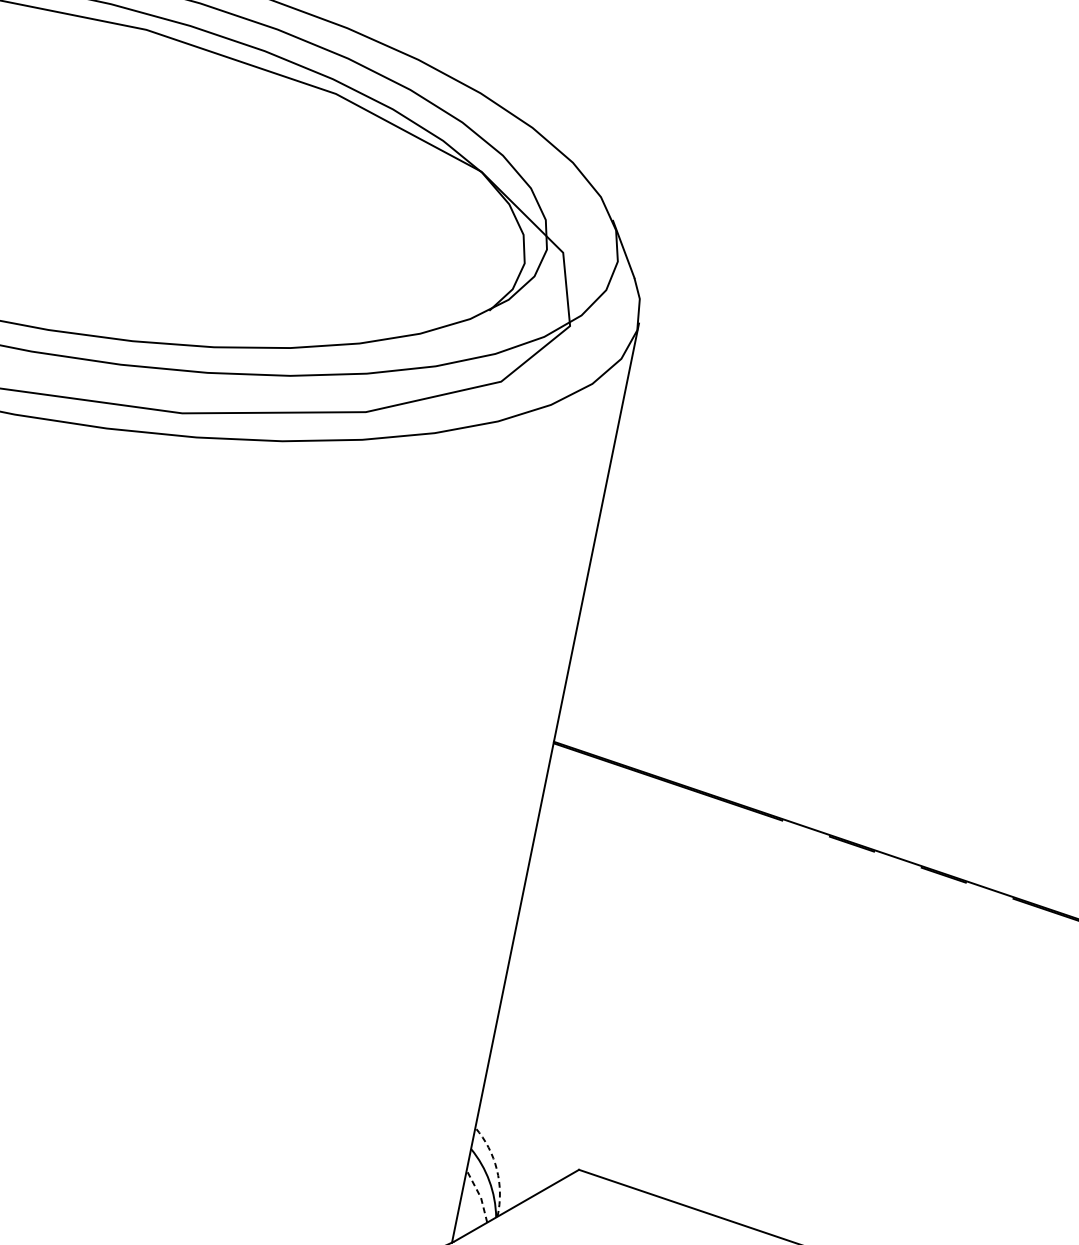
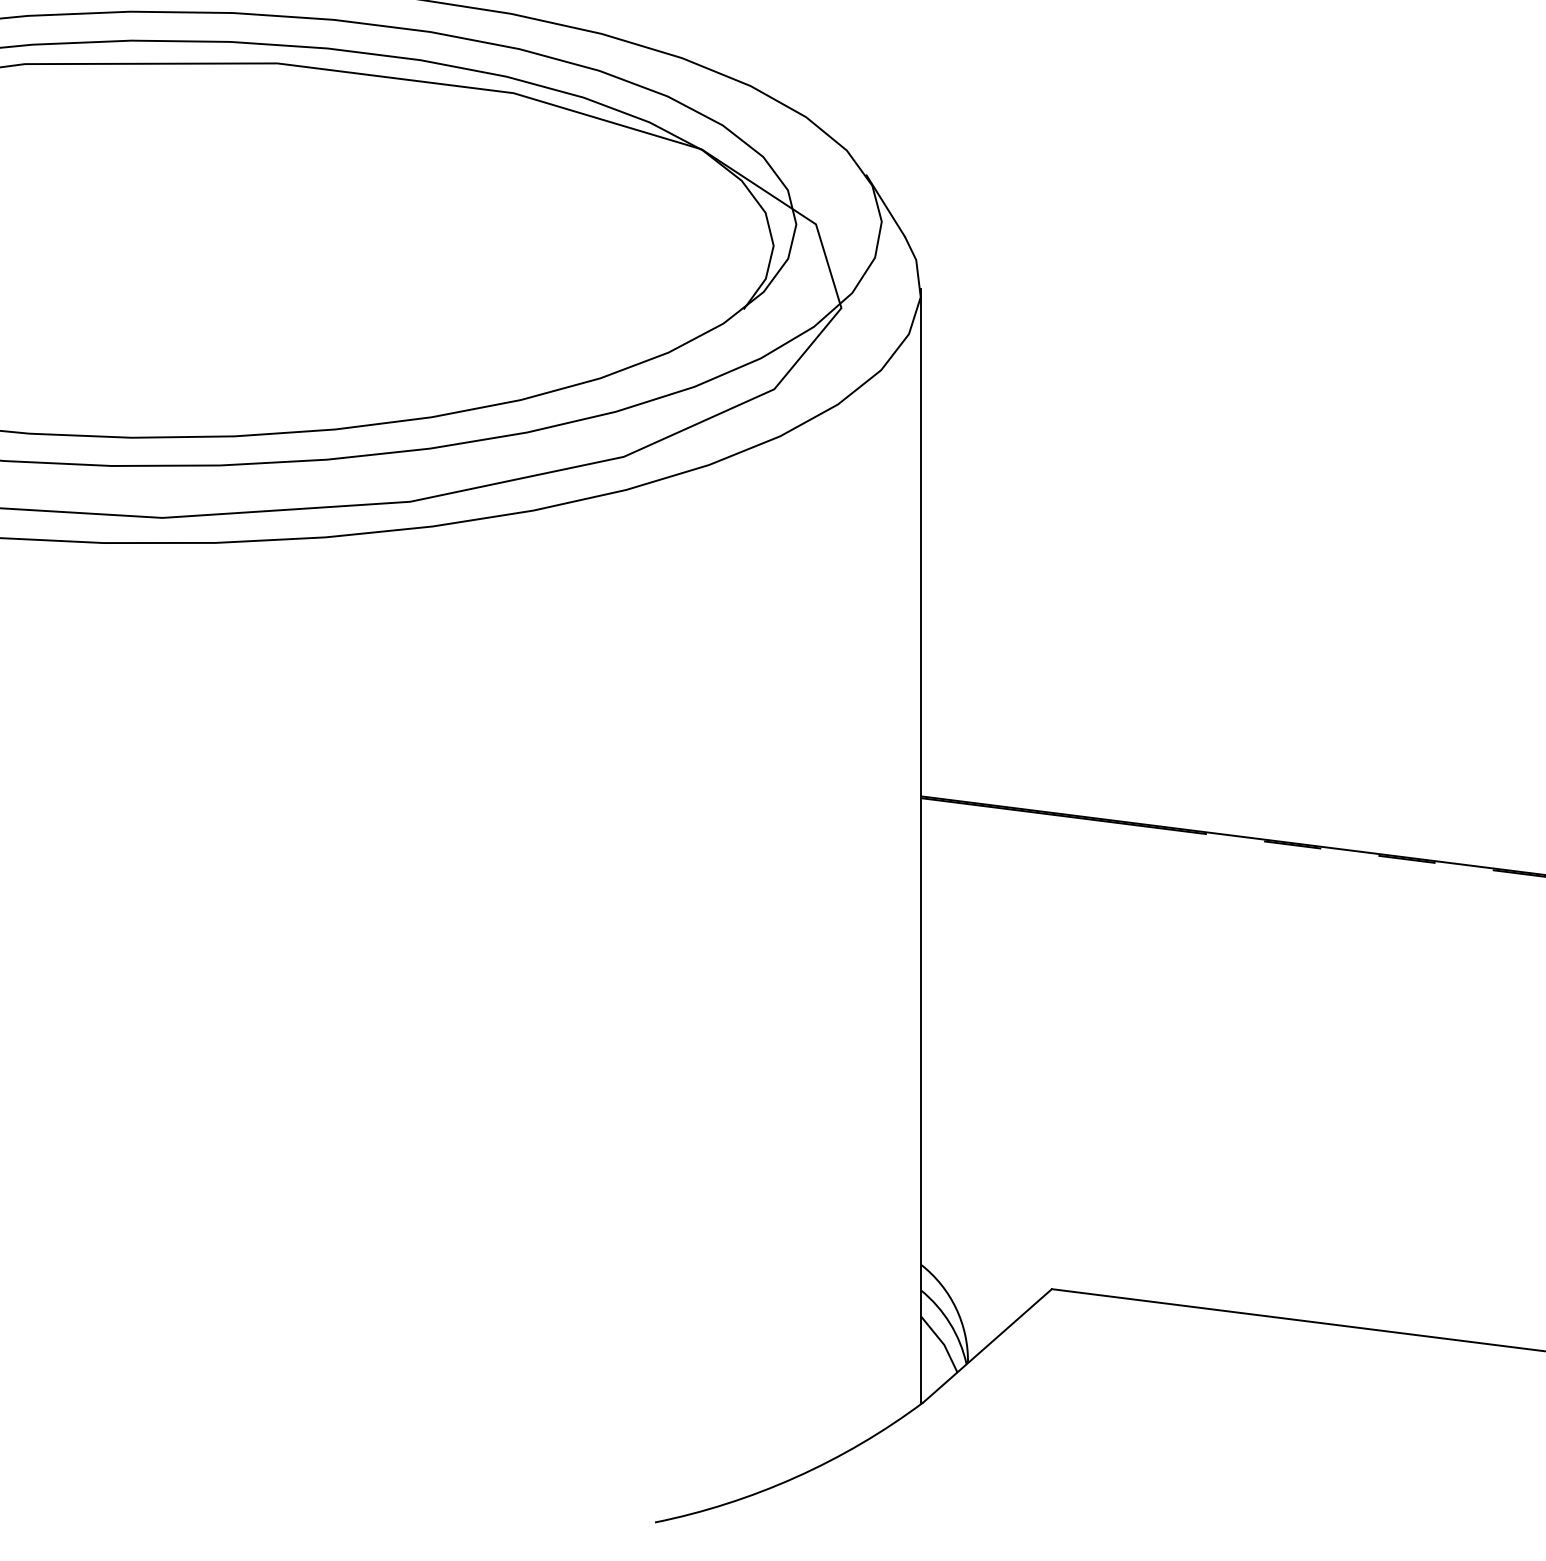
arc: (497, 1169) -> (956, 1308), dashed -> solid
line: (479, 1195) -> (942, 1342), dashed -> solid

